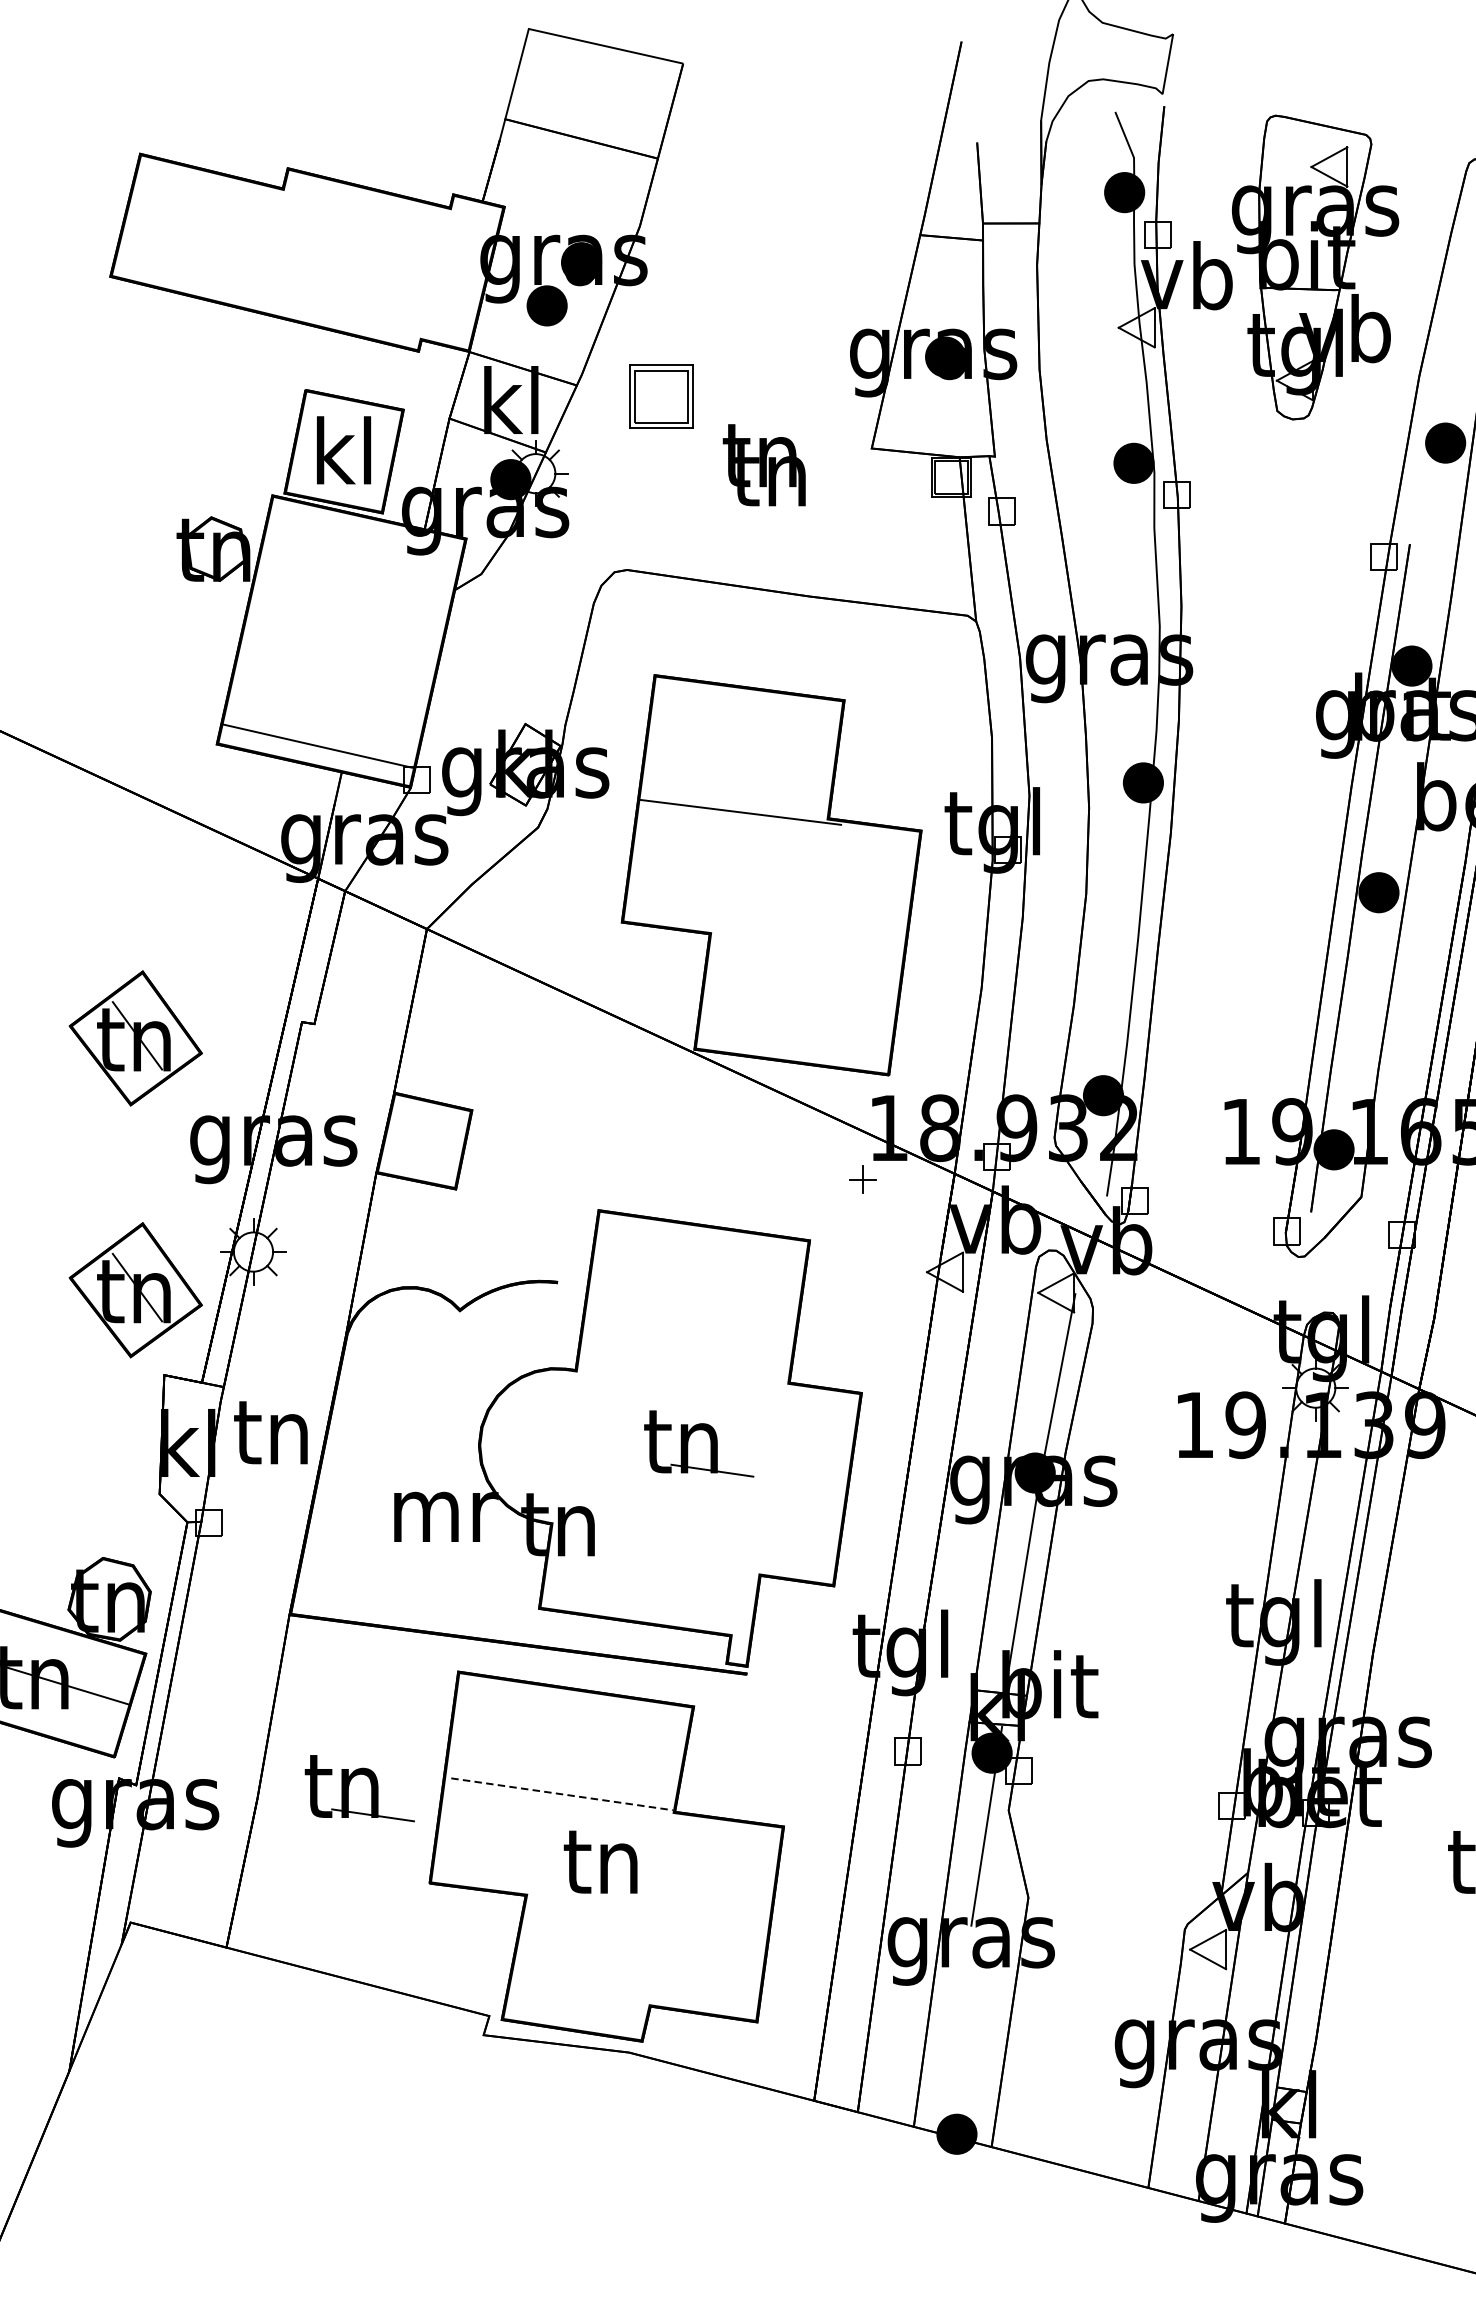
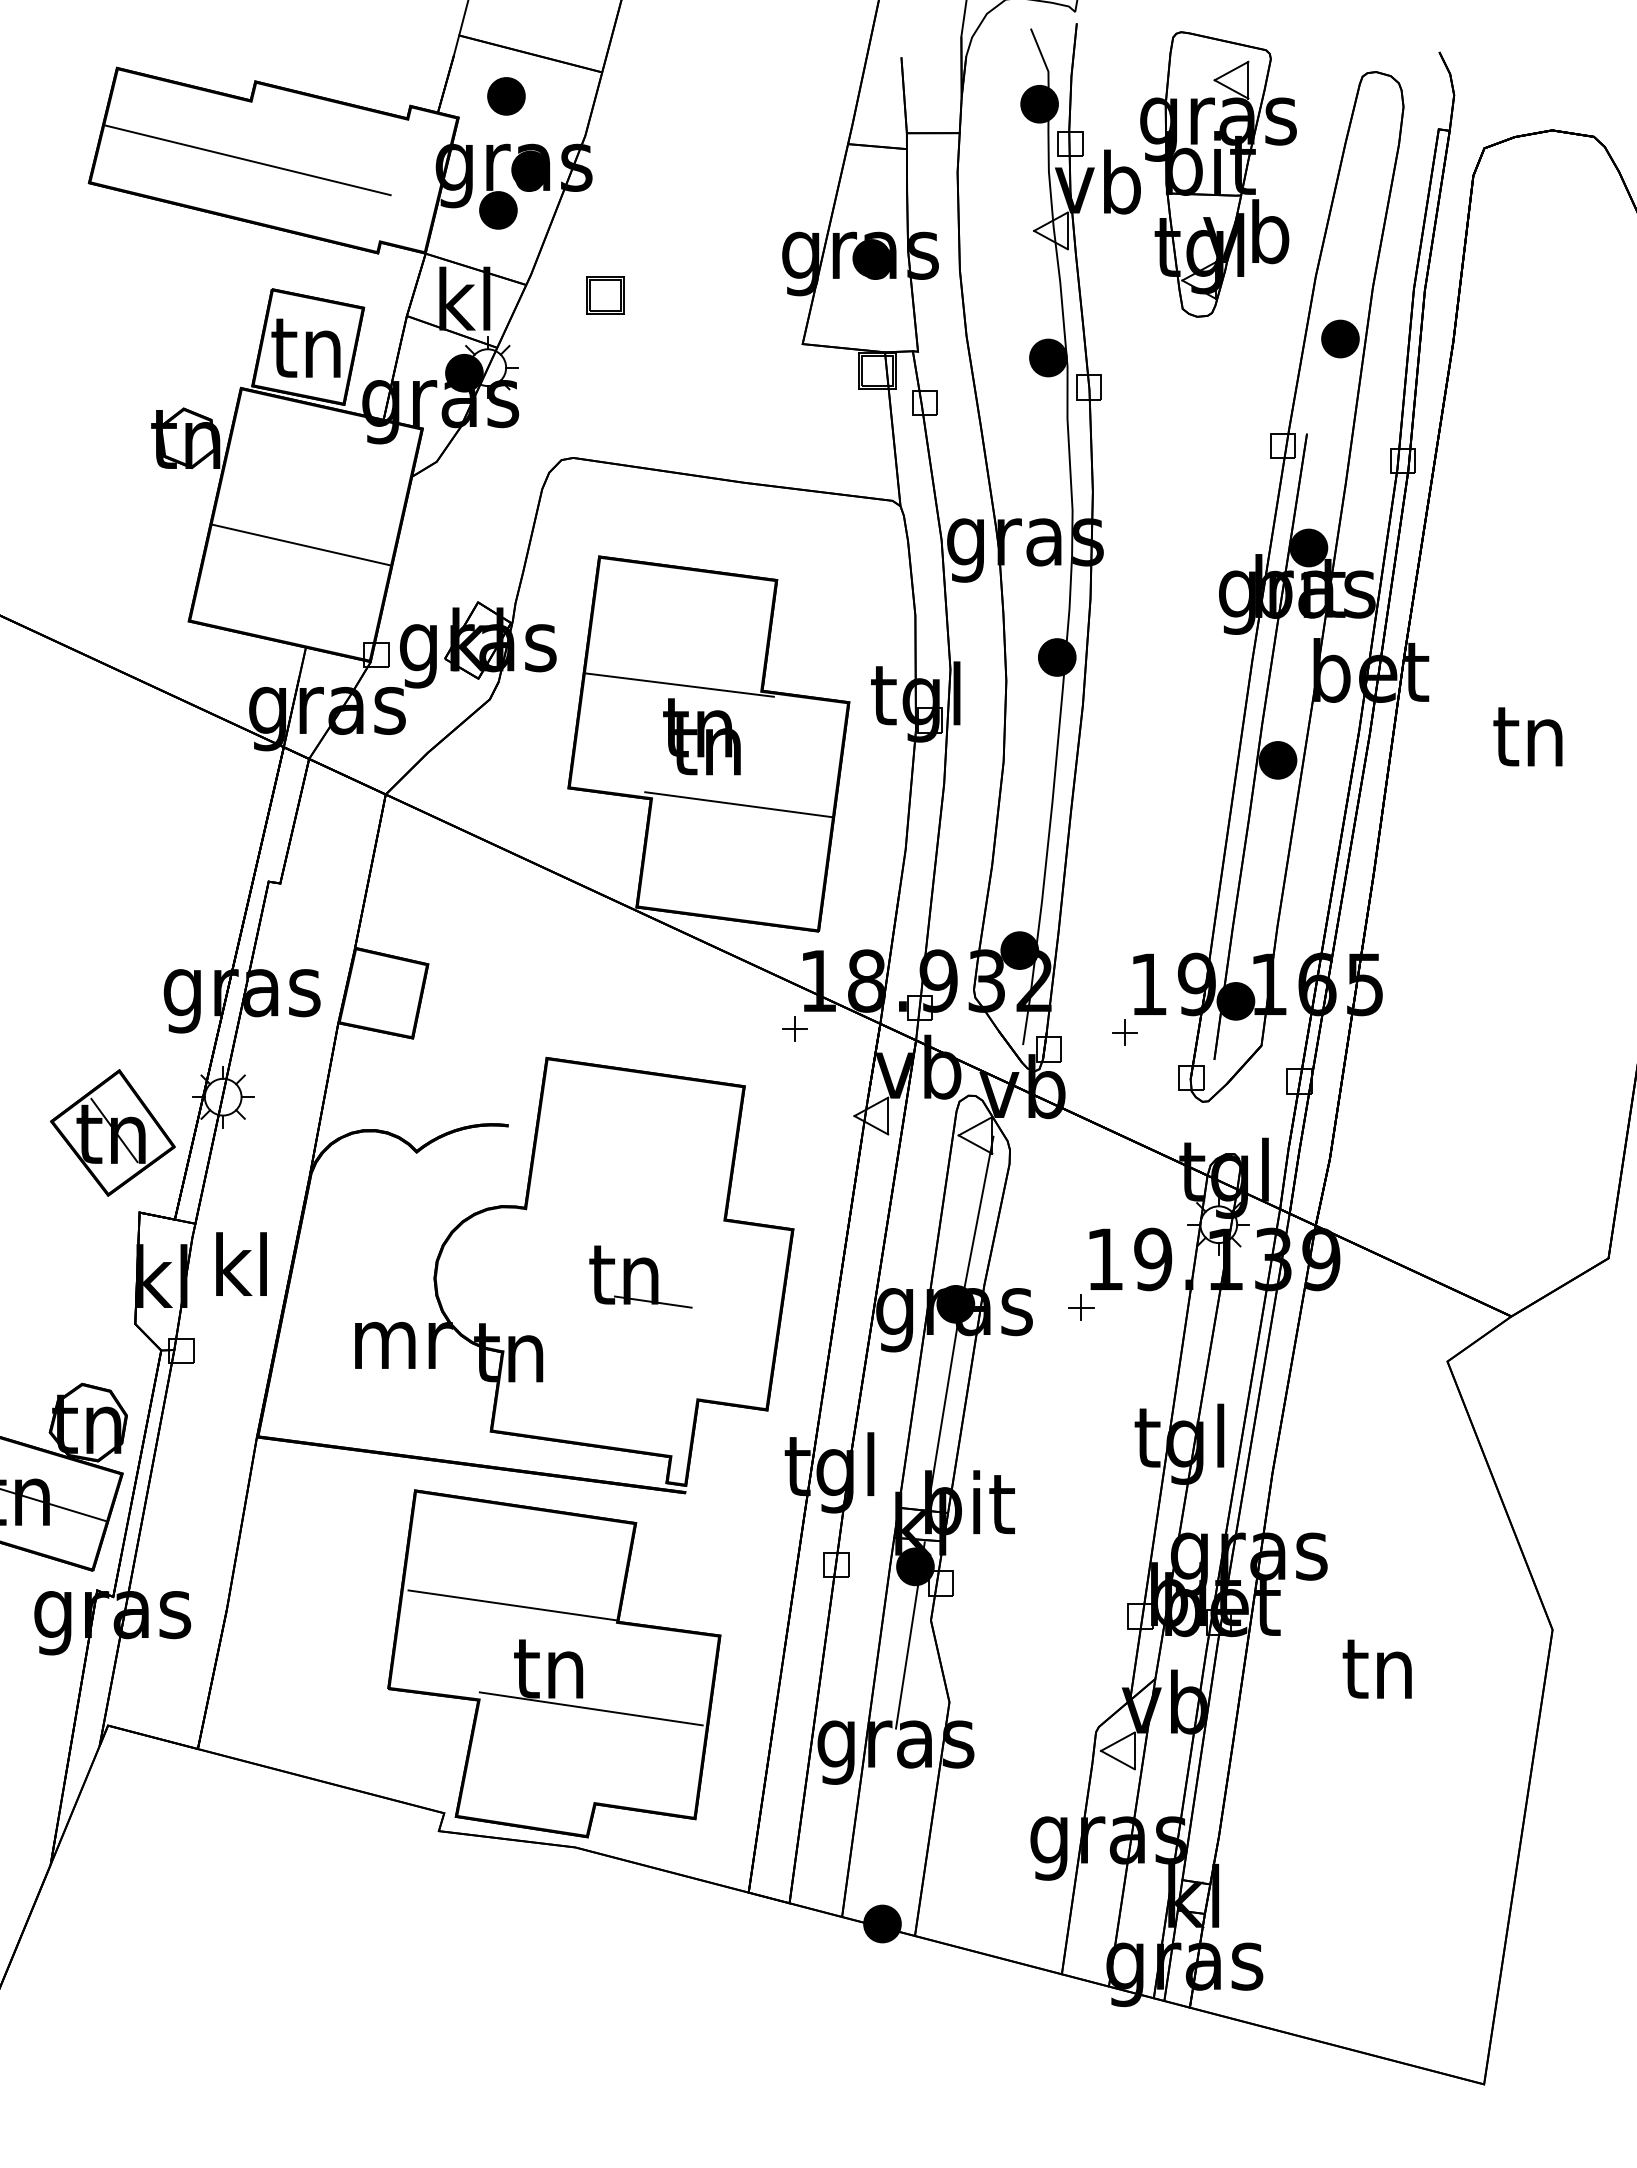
part: (555, 184) -> (506, 96), added
line: (279, 252) -> (247, 160), added
part: (661, 396) -> (605, 295), size x0.62
text: (341, 450) -> (305, 345), kl -> tn
text: (763, 464) -> (701, 736), moved
line: (316, 745) -> (300, 544), moved
line: (803, 939) -> (738, 804), added
part: (135, 1037) -> (112, 896), removed
part: (1215, 1183) -> (1124, 1032), added
text: (270, 1429) -> (239, 1263), tn -> kl
part: (1169, 1476) -> (1081, 1307), added
part: (359, 1788) -> (322, 1599), removed
line: (562, 1794) -> (512, 1605), dashed -> solid
line: (645, 1904) -> (590, 1708), added

